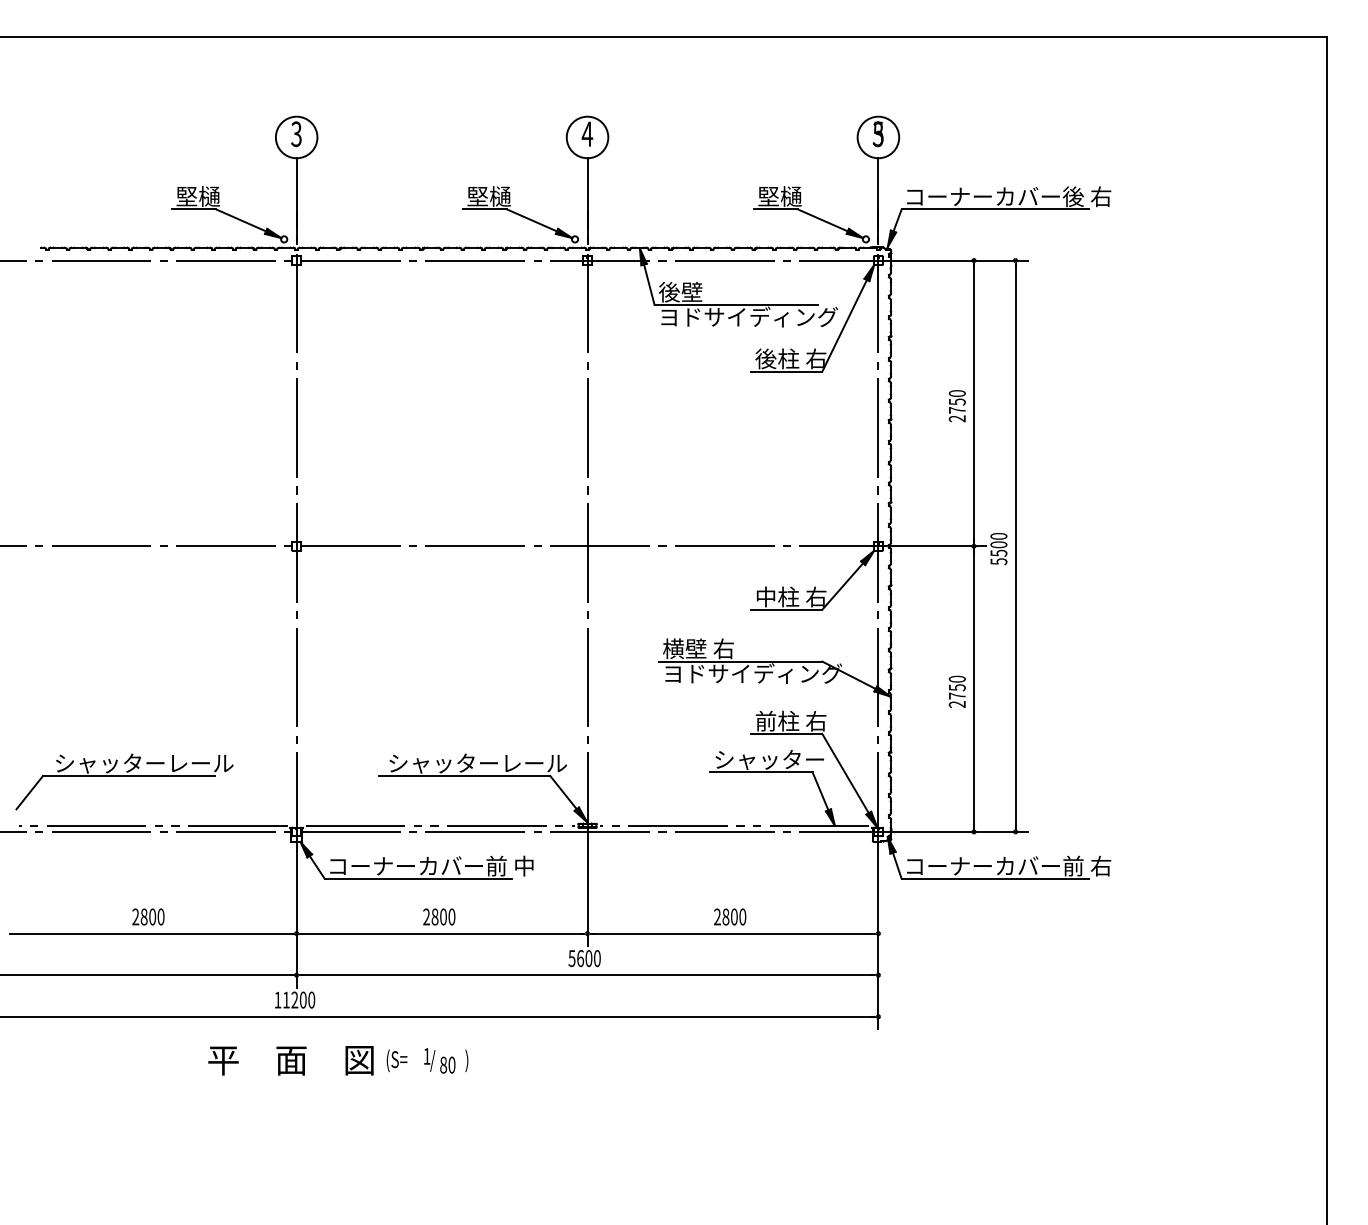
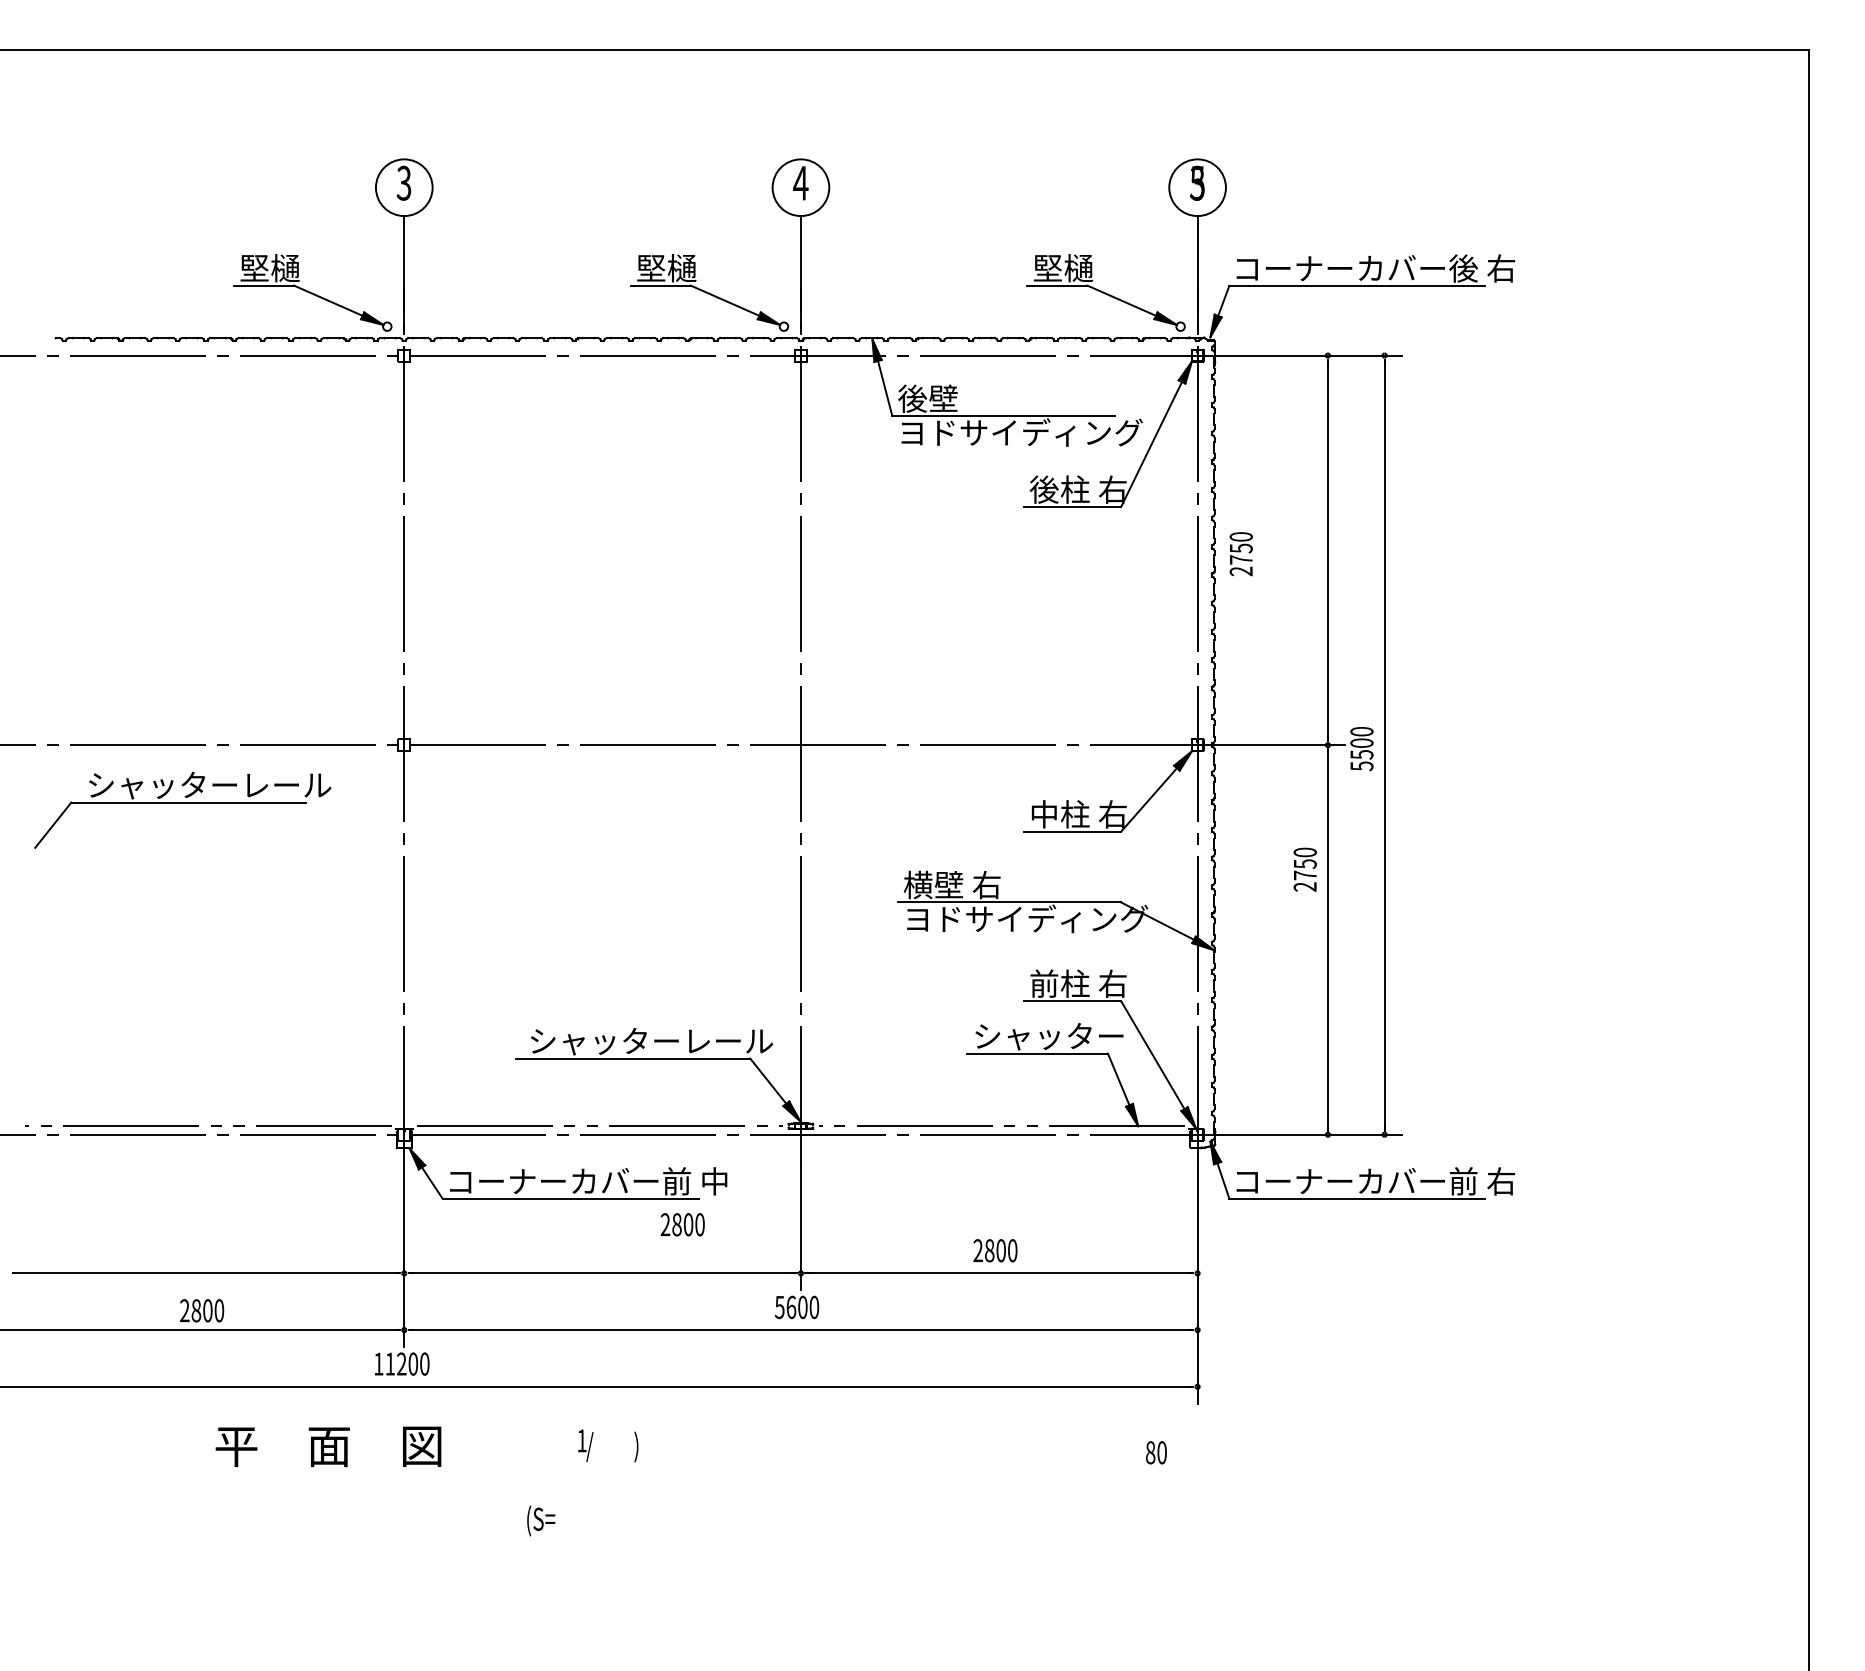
text: (956, 406) -> (1240, 554), moved
text: (956, 691) -> (1304, 869), moved
part: (124, 781) -> (182, 809), moved
text: (148, 916) -> (202, 1310), moved
text: (439, 916) -> (682, 1224), moved
text: (290, 1060) -> (328, 1446), moved
text: (397, 1060) -> (541, 1520), moved
text: (447, 1064) -> (1156, 1452), moved

